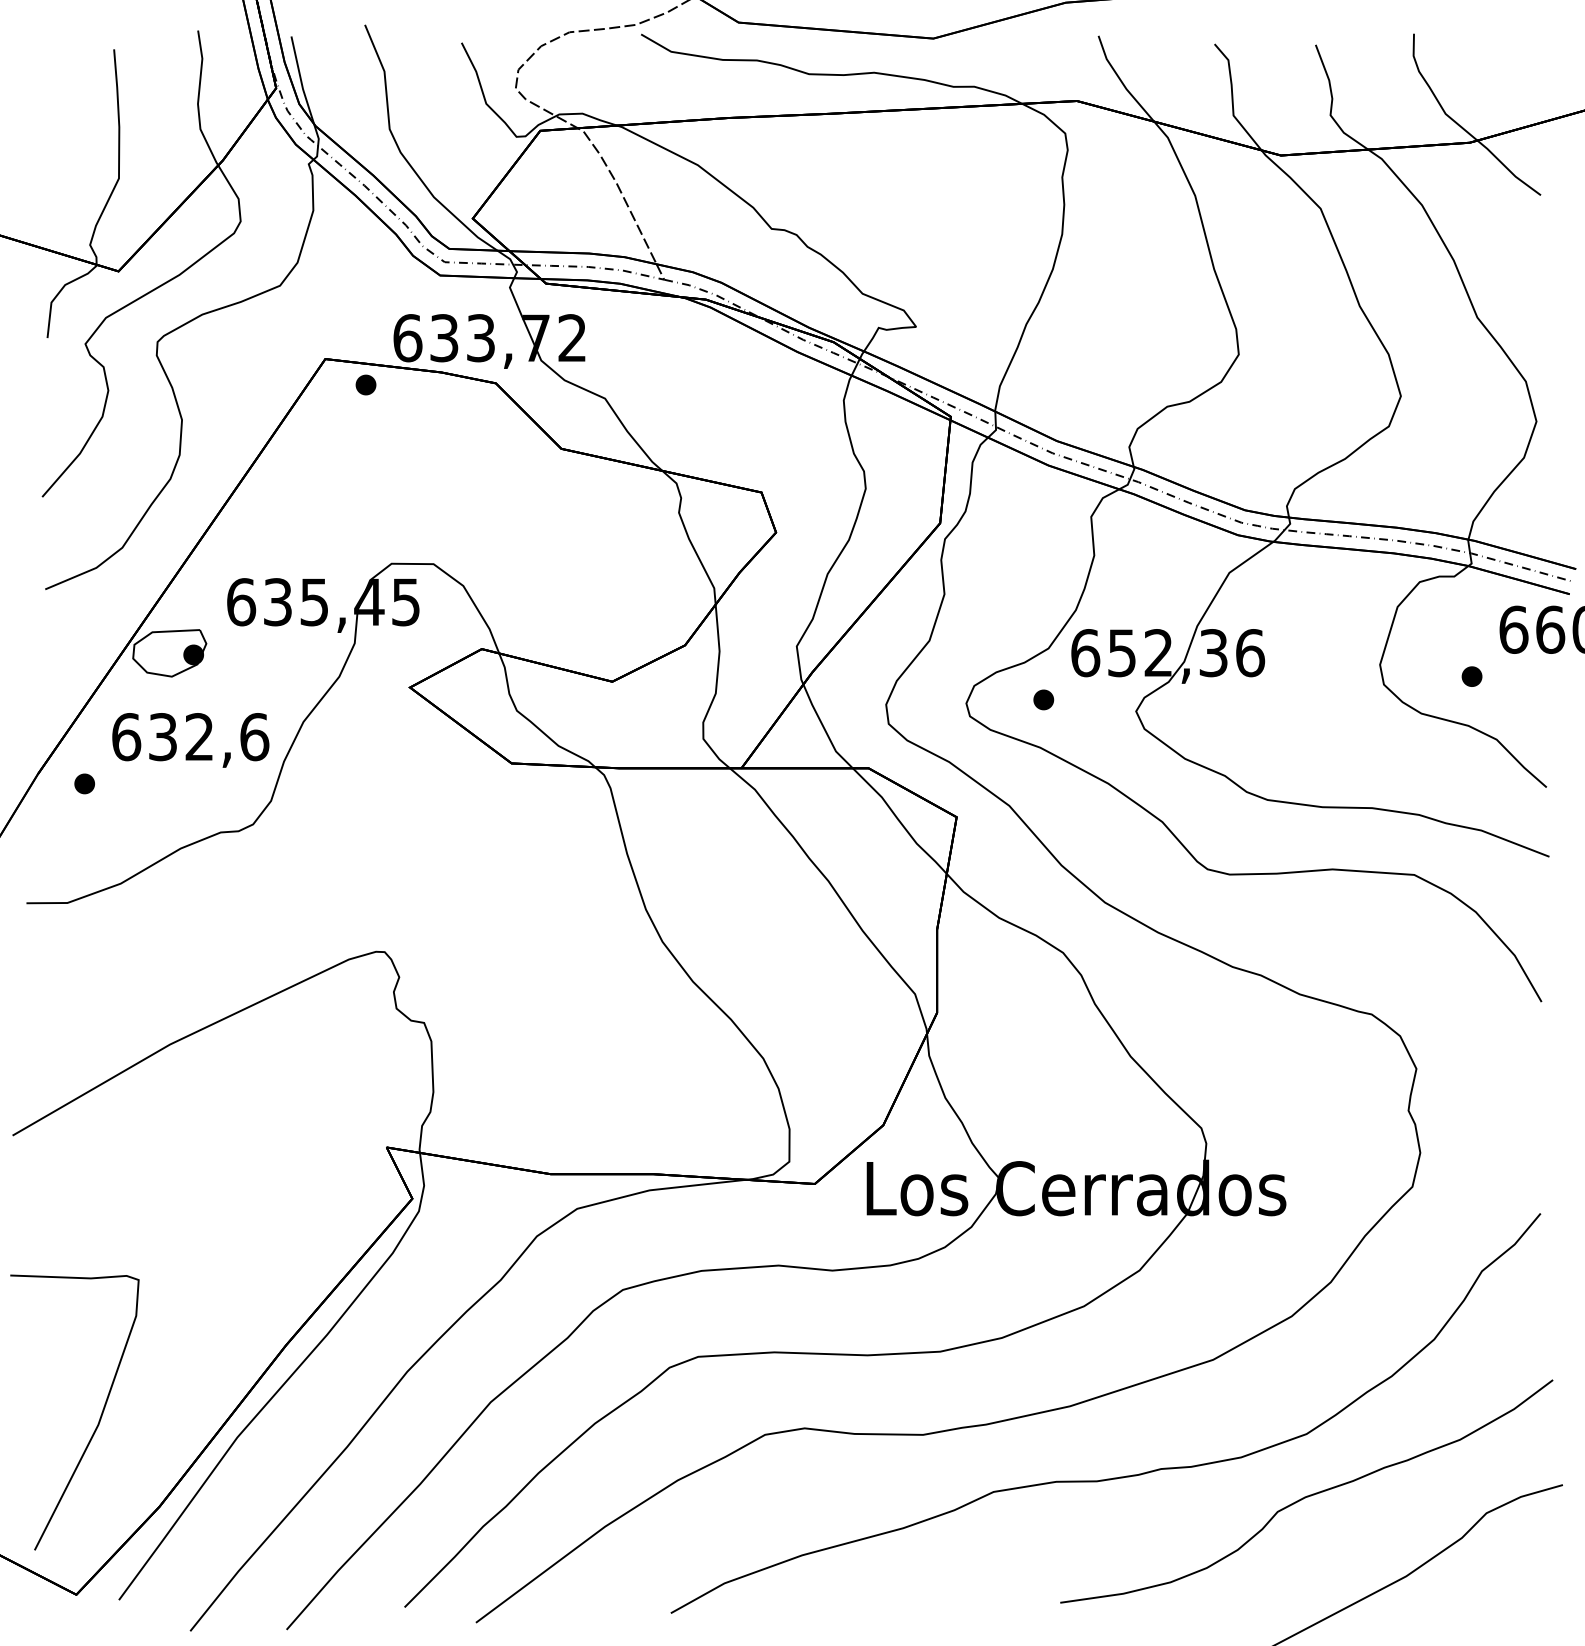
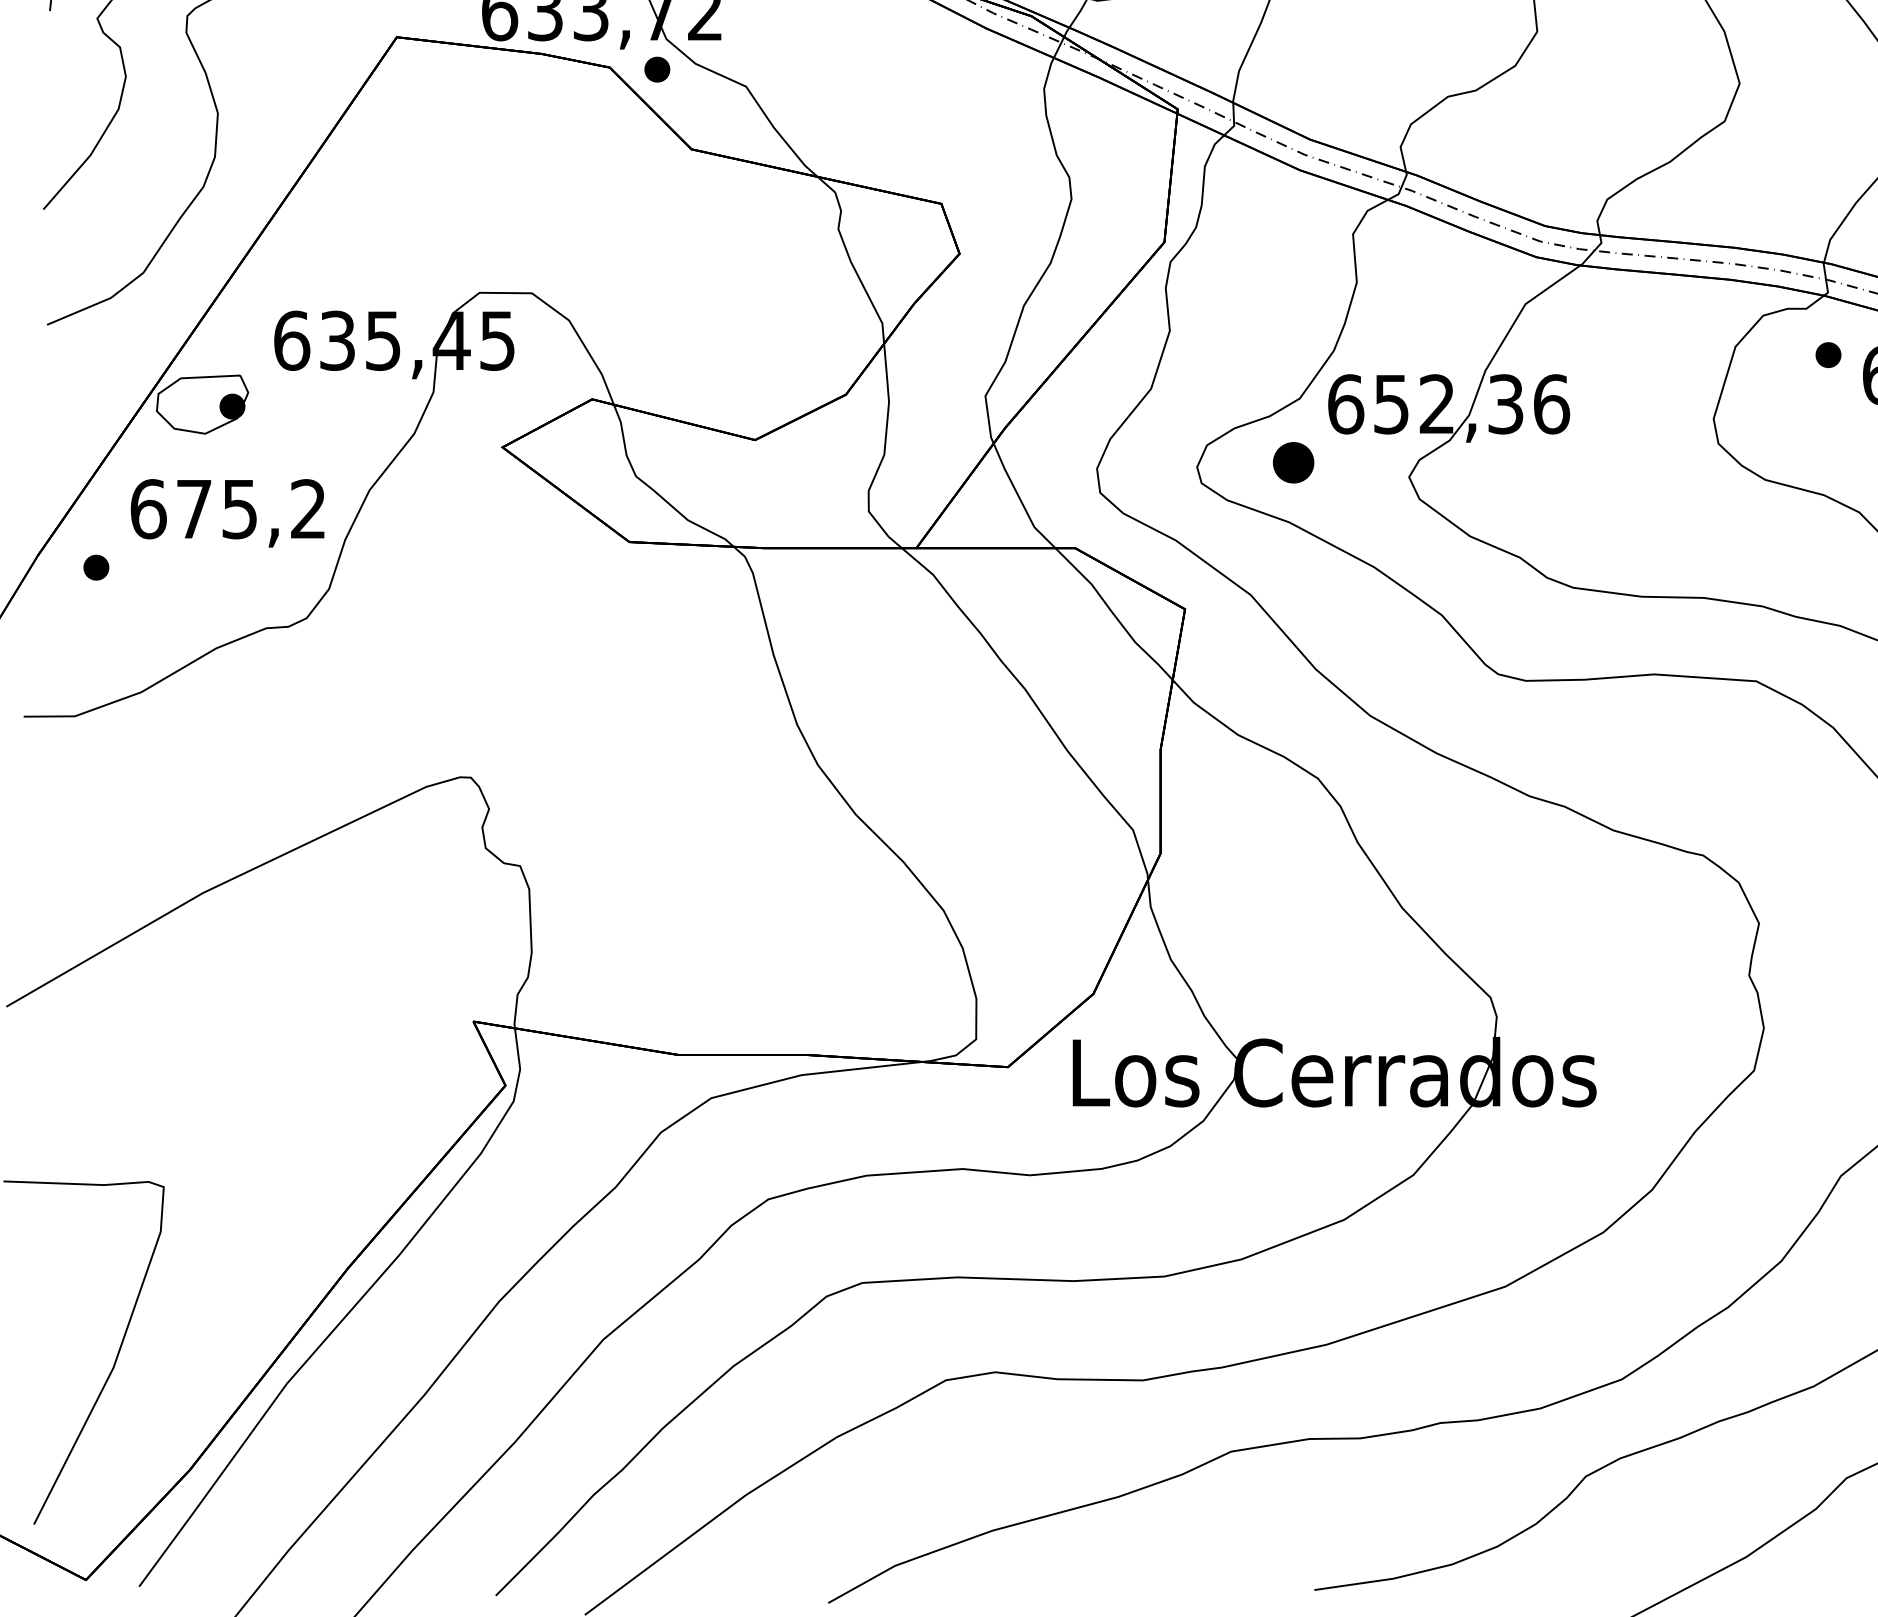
part: (365, 384) -> (656, 69), moved
part: (1471, 676) -> (1827, 354), moved
part: (1043, 699) -> (1293, 462), size x1.6
text: (209, 737) -> (252, 509), 632,6 -> 675,2

